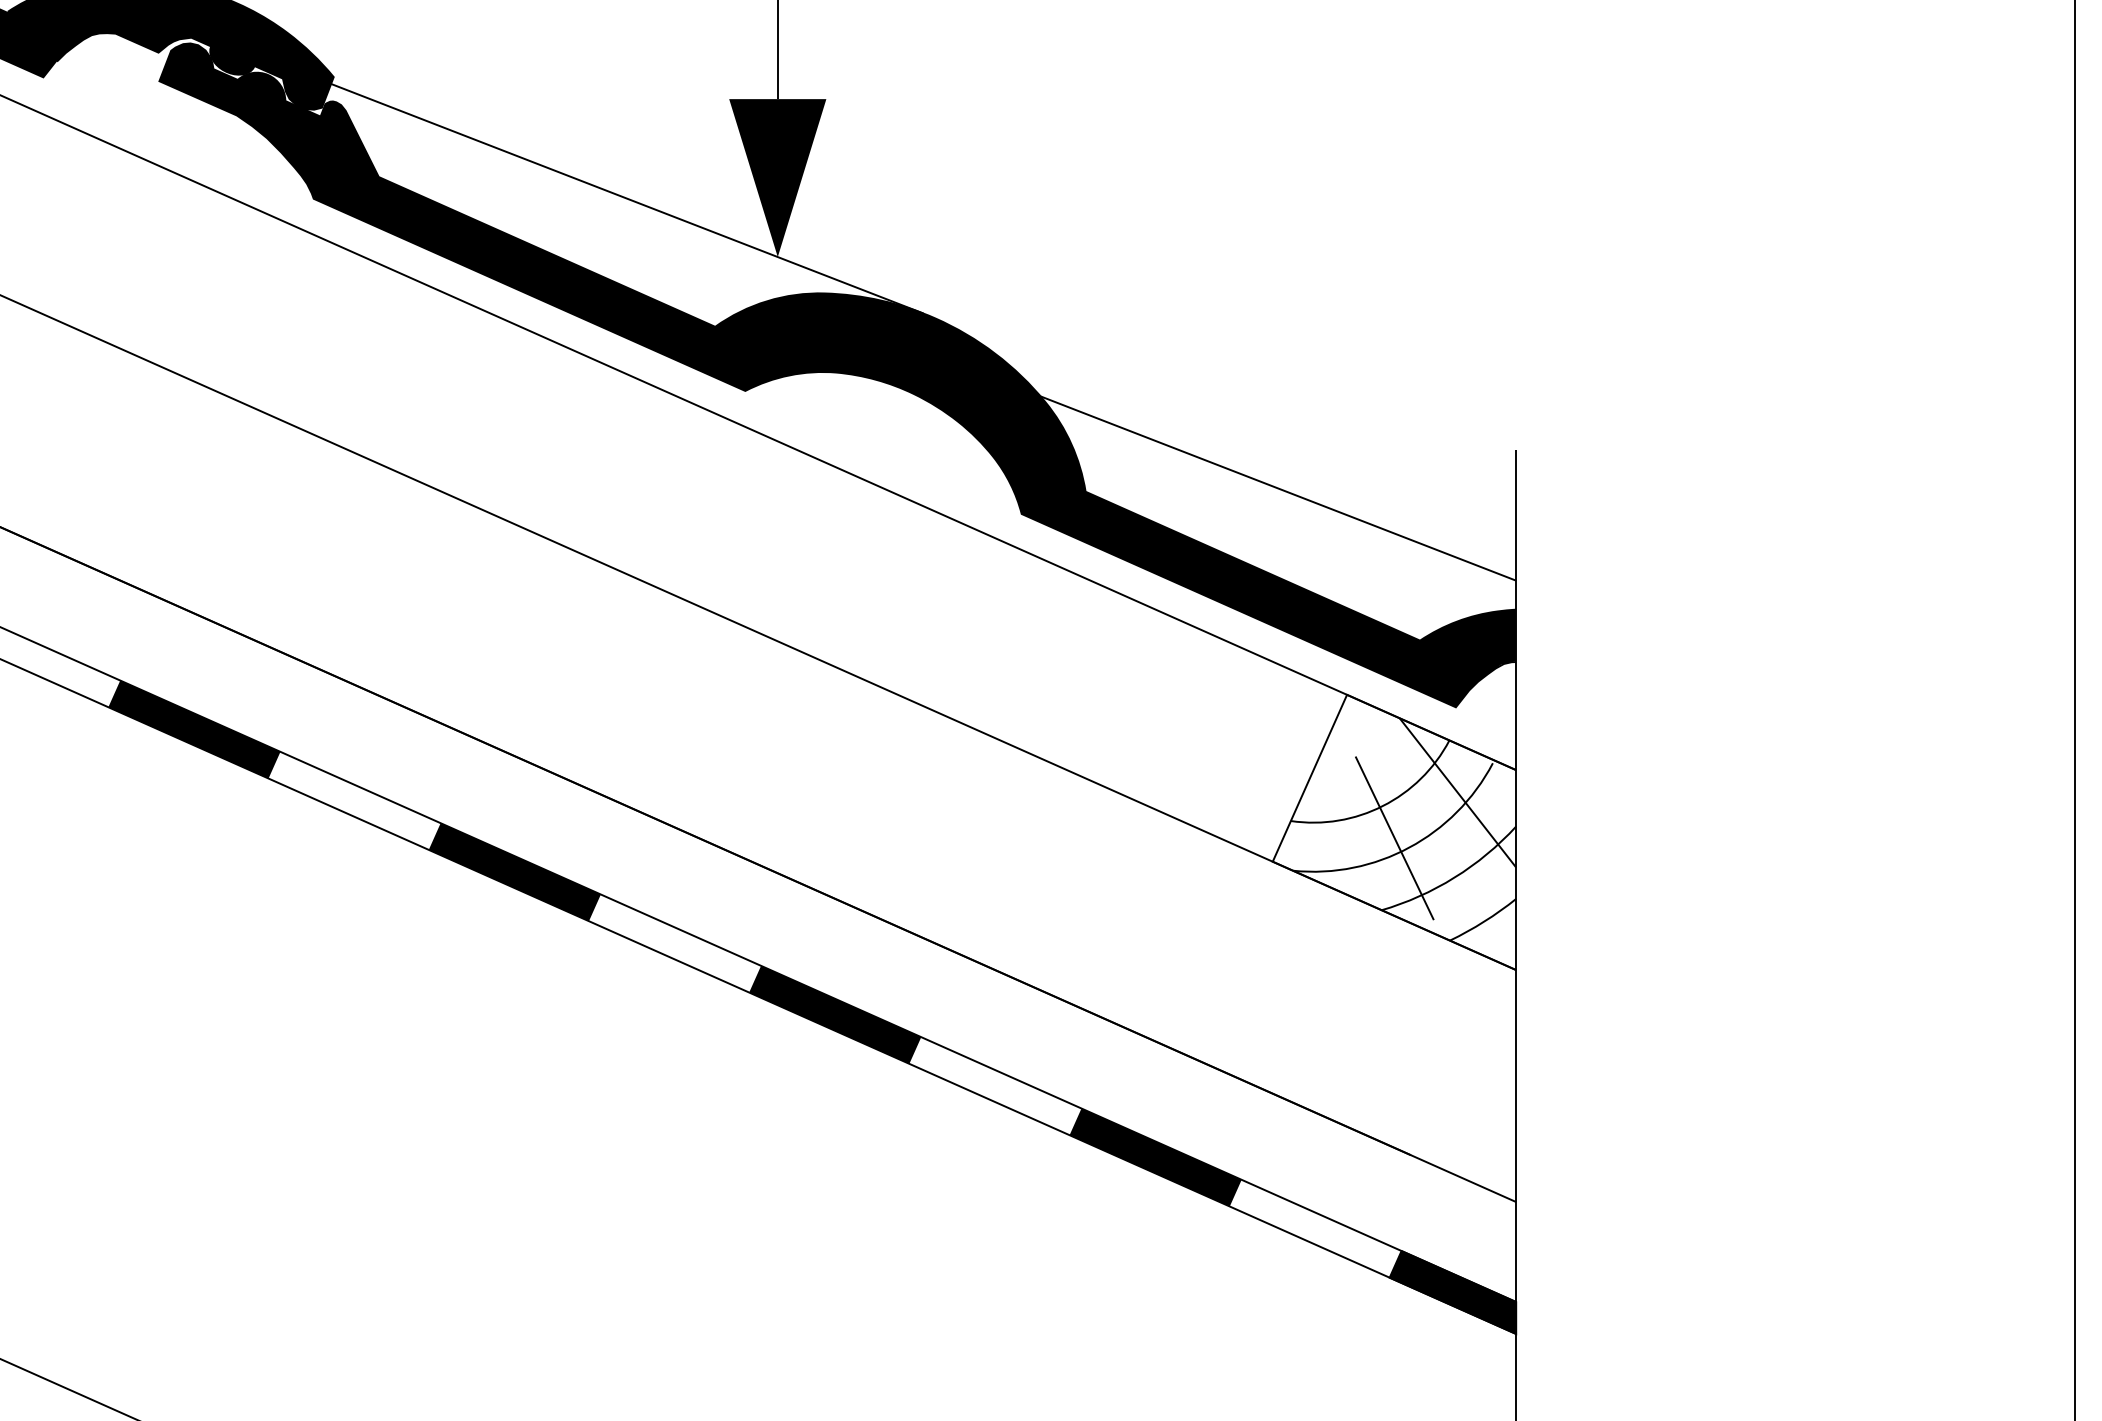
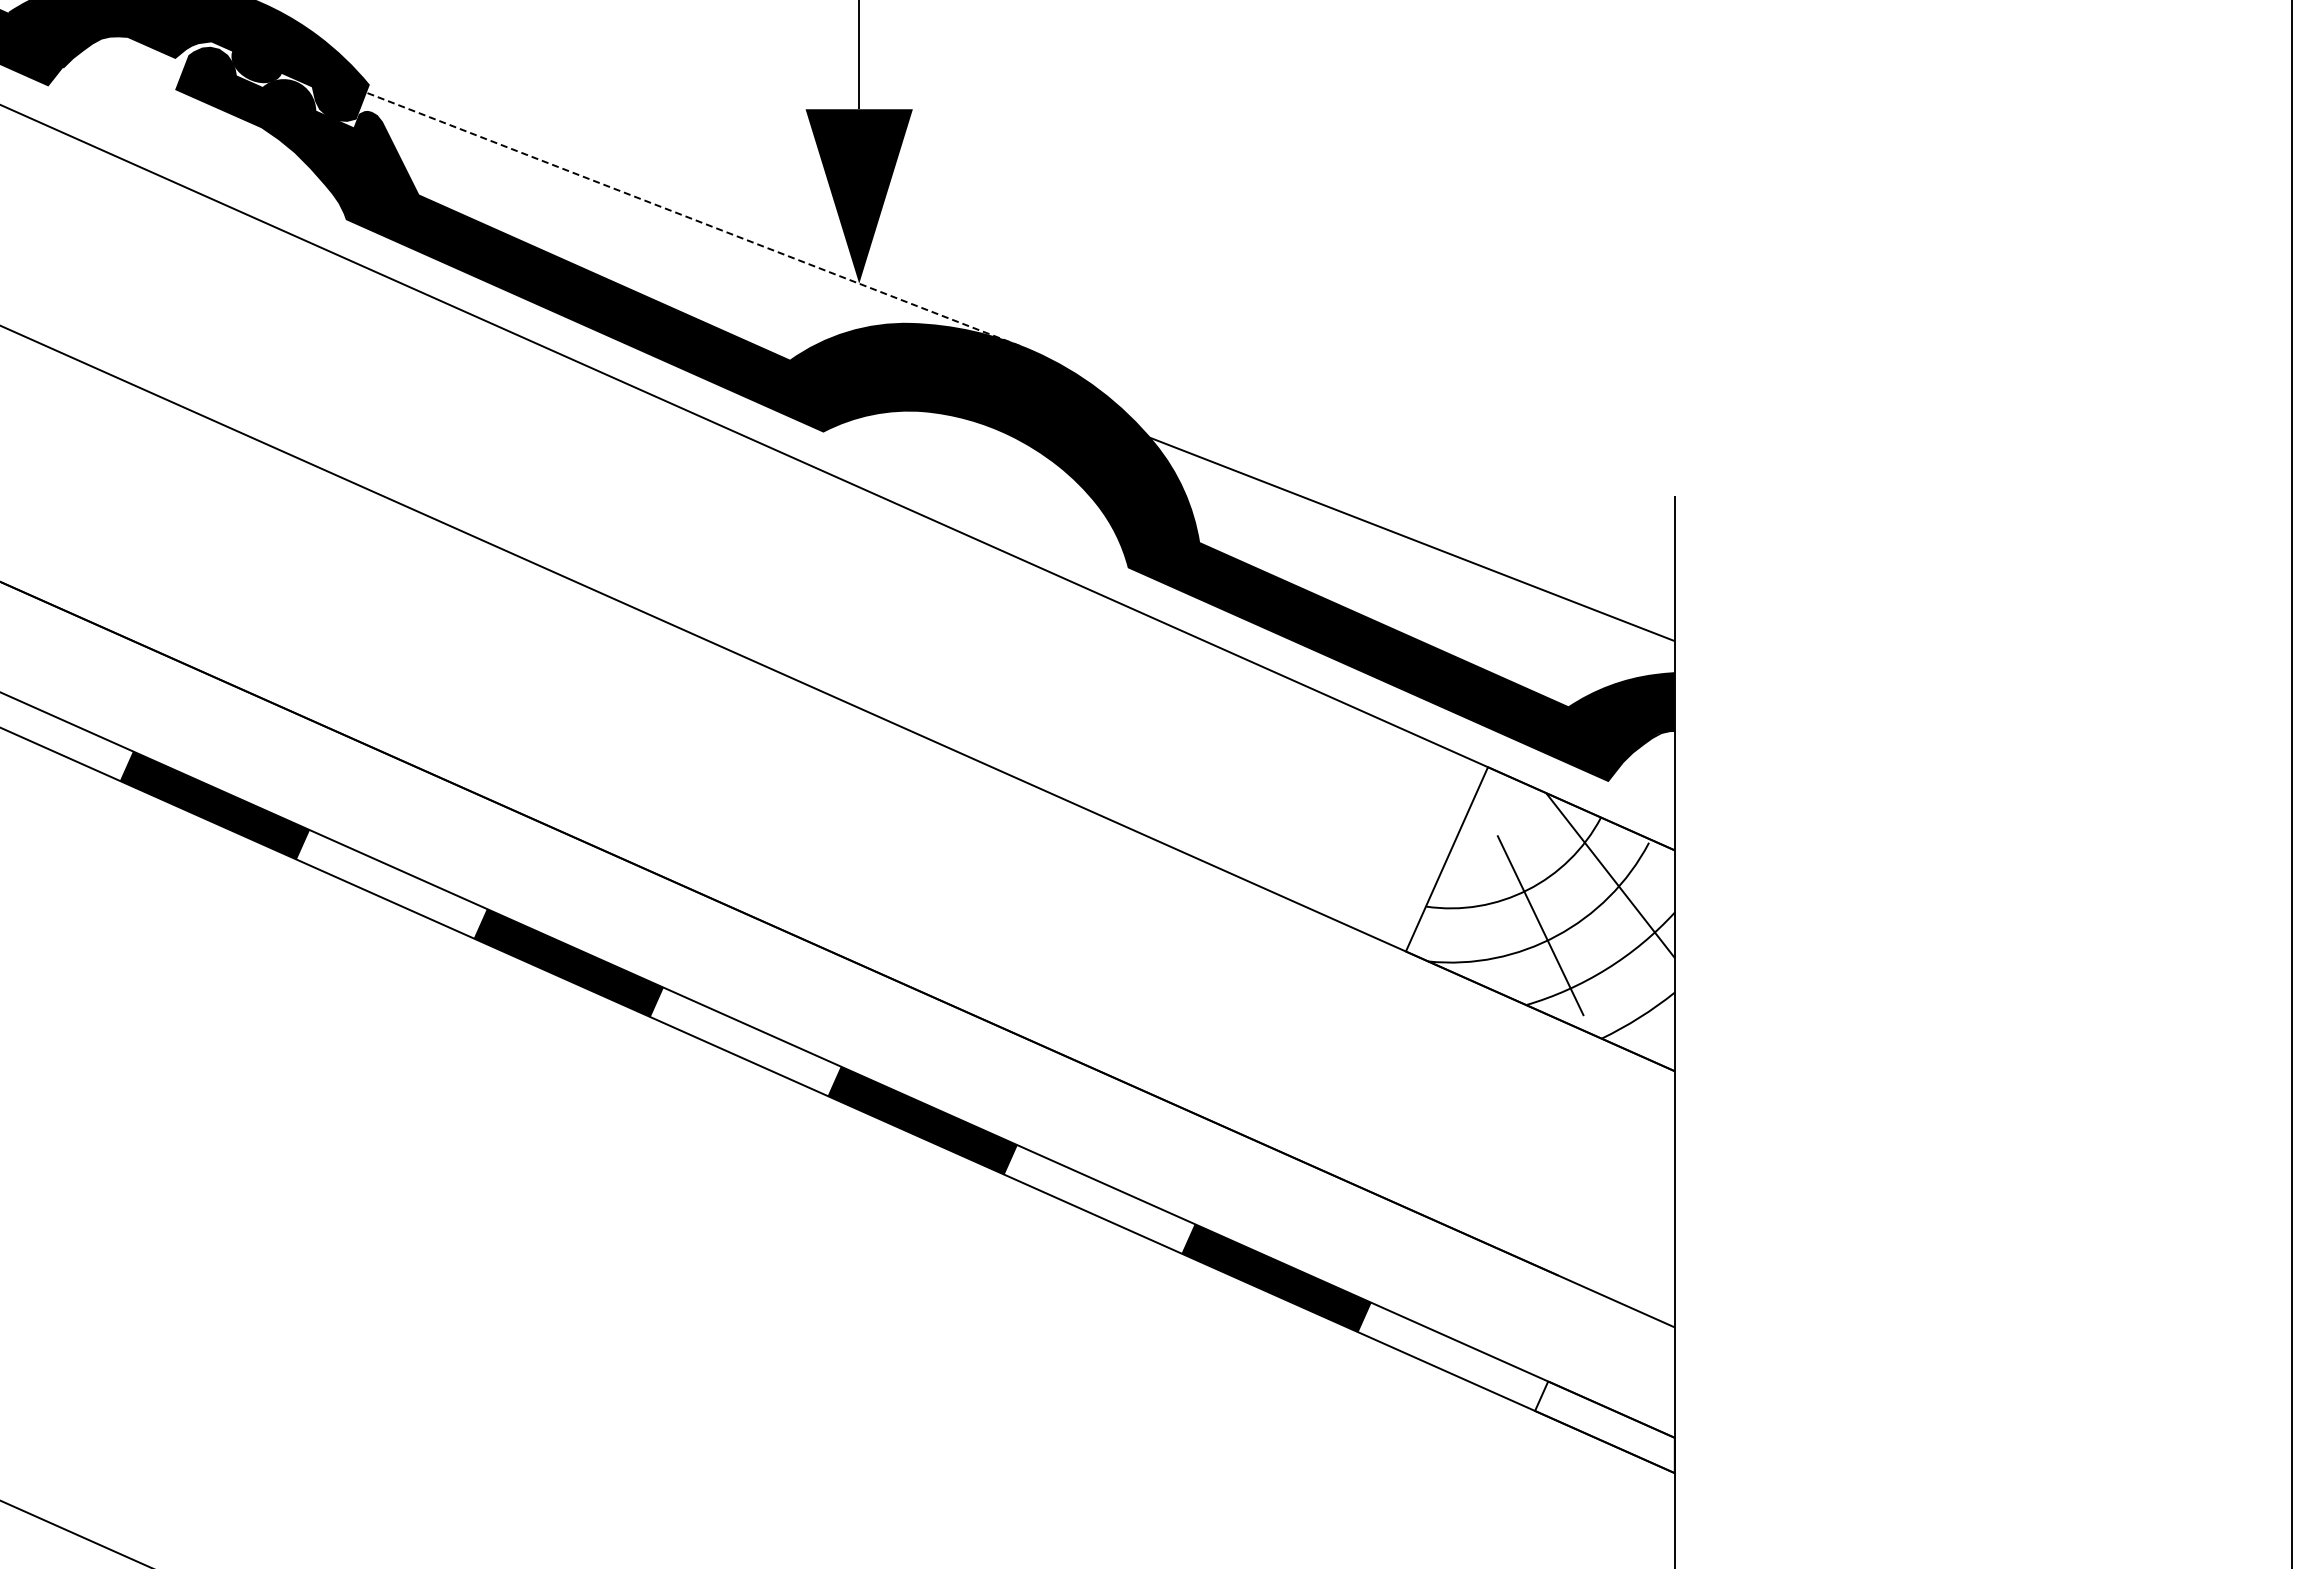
line: (627, 198) -> (693, 219), solid -> dashed
fill: (1452, 1292) -> (1604, 1427), removed

